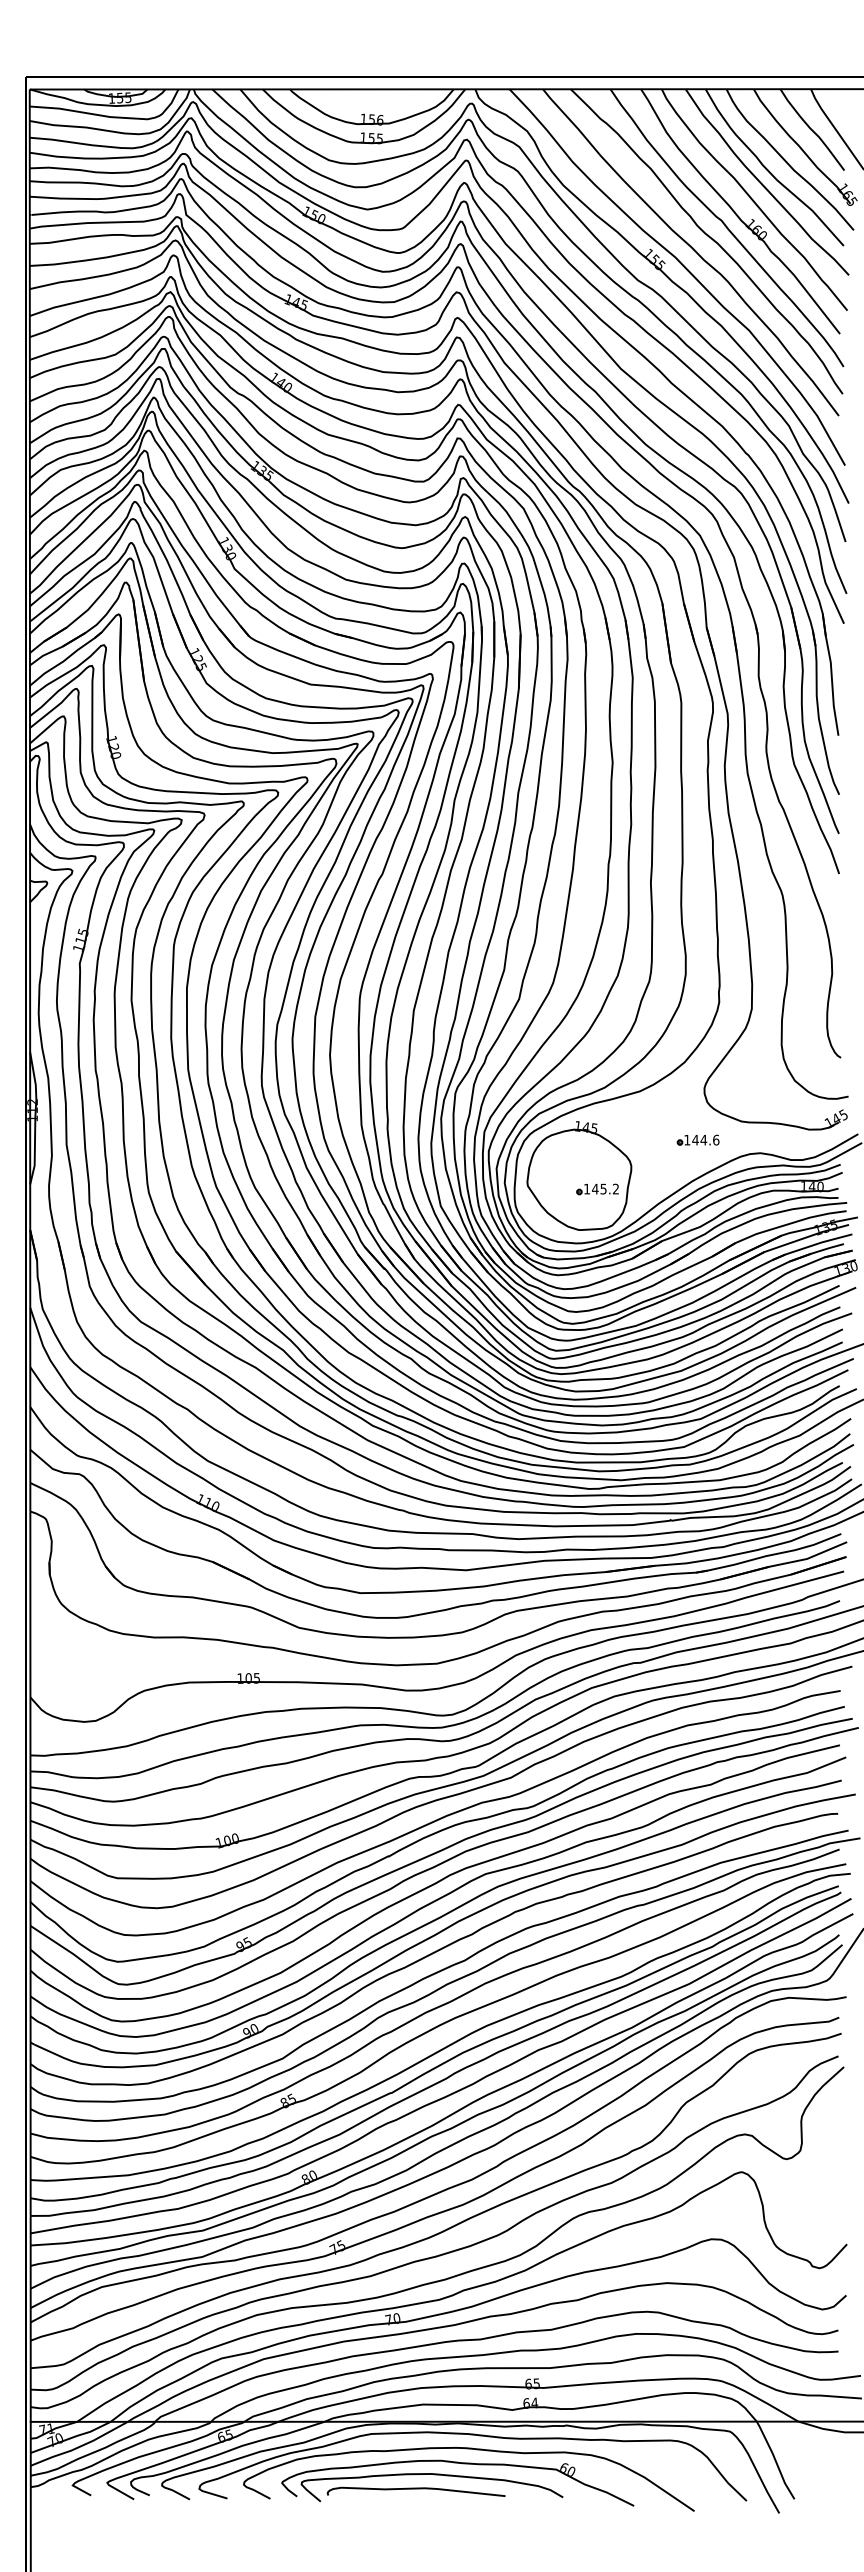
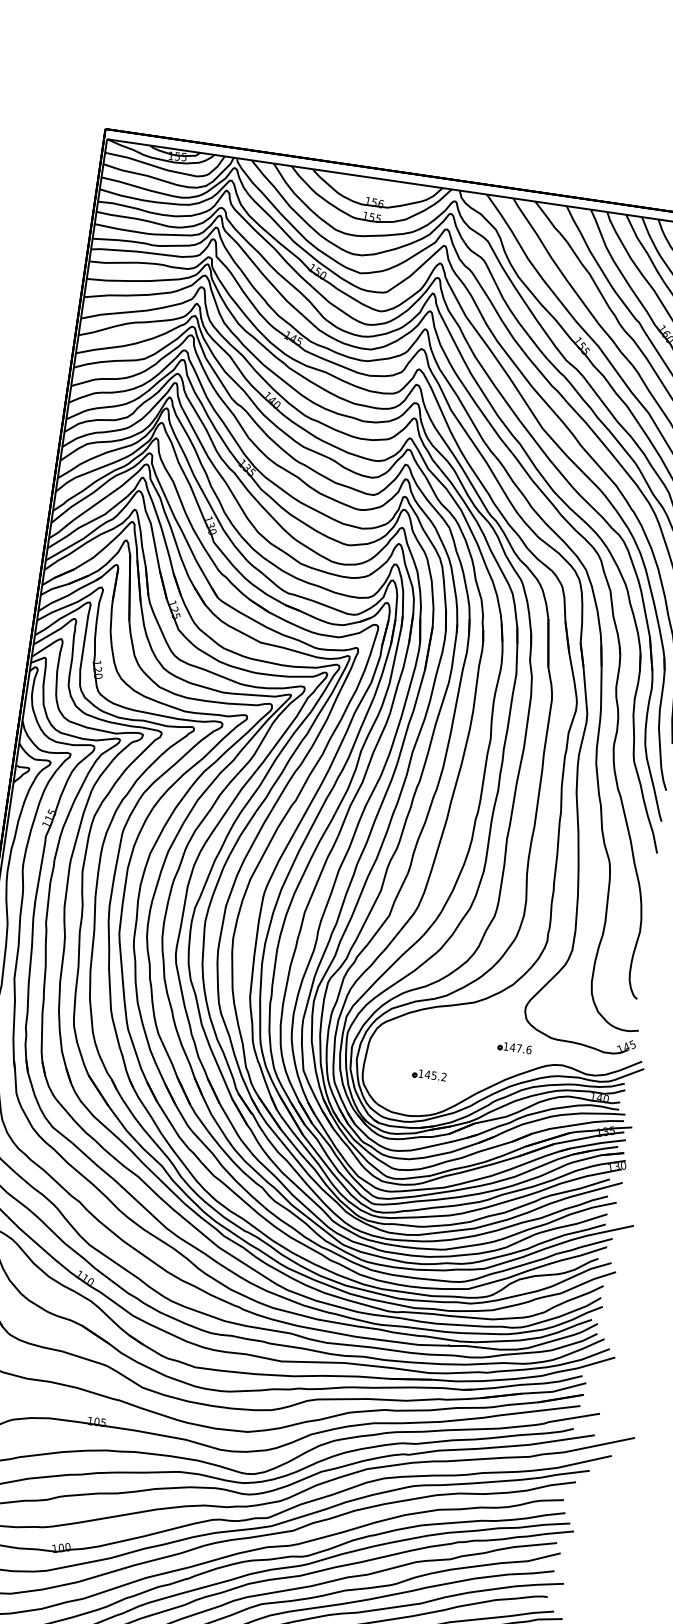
text: (703, 1139) -> (519, 1047), 144.6 -> 147.6
part: (579, 1175) -> (416, 1062), removed

